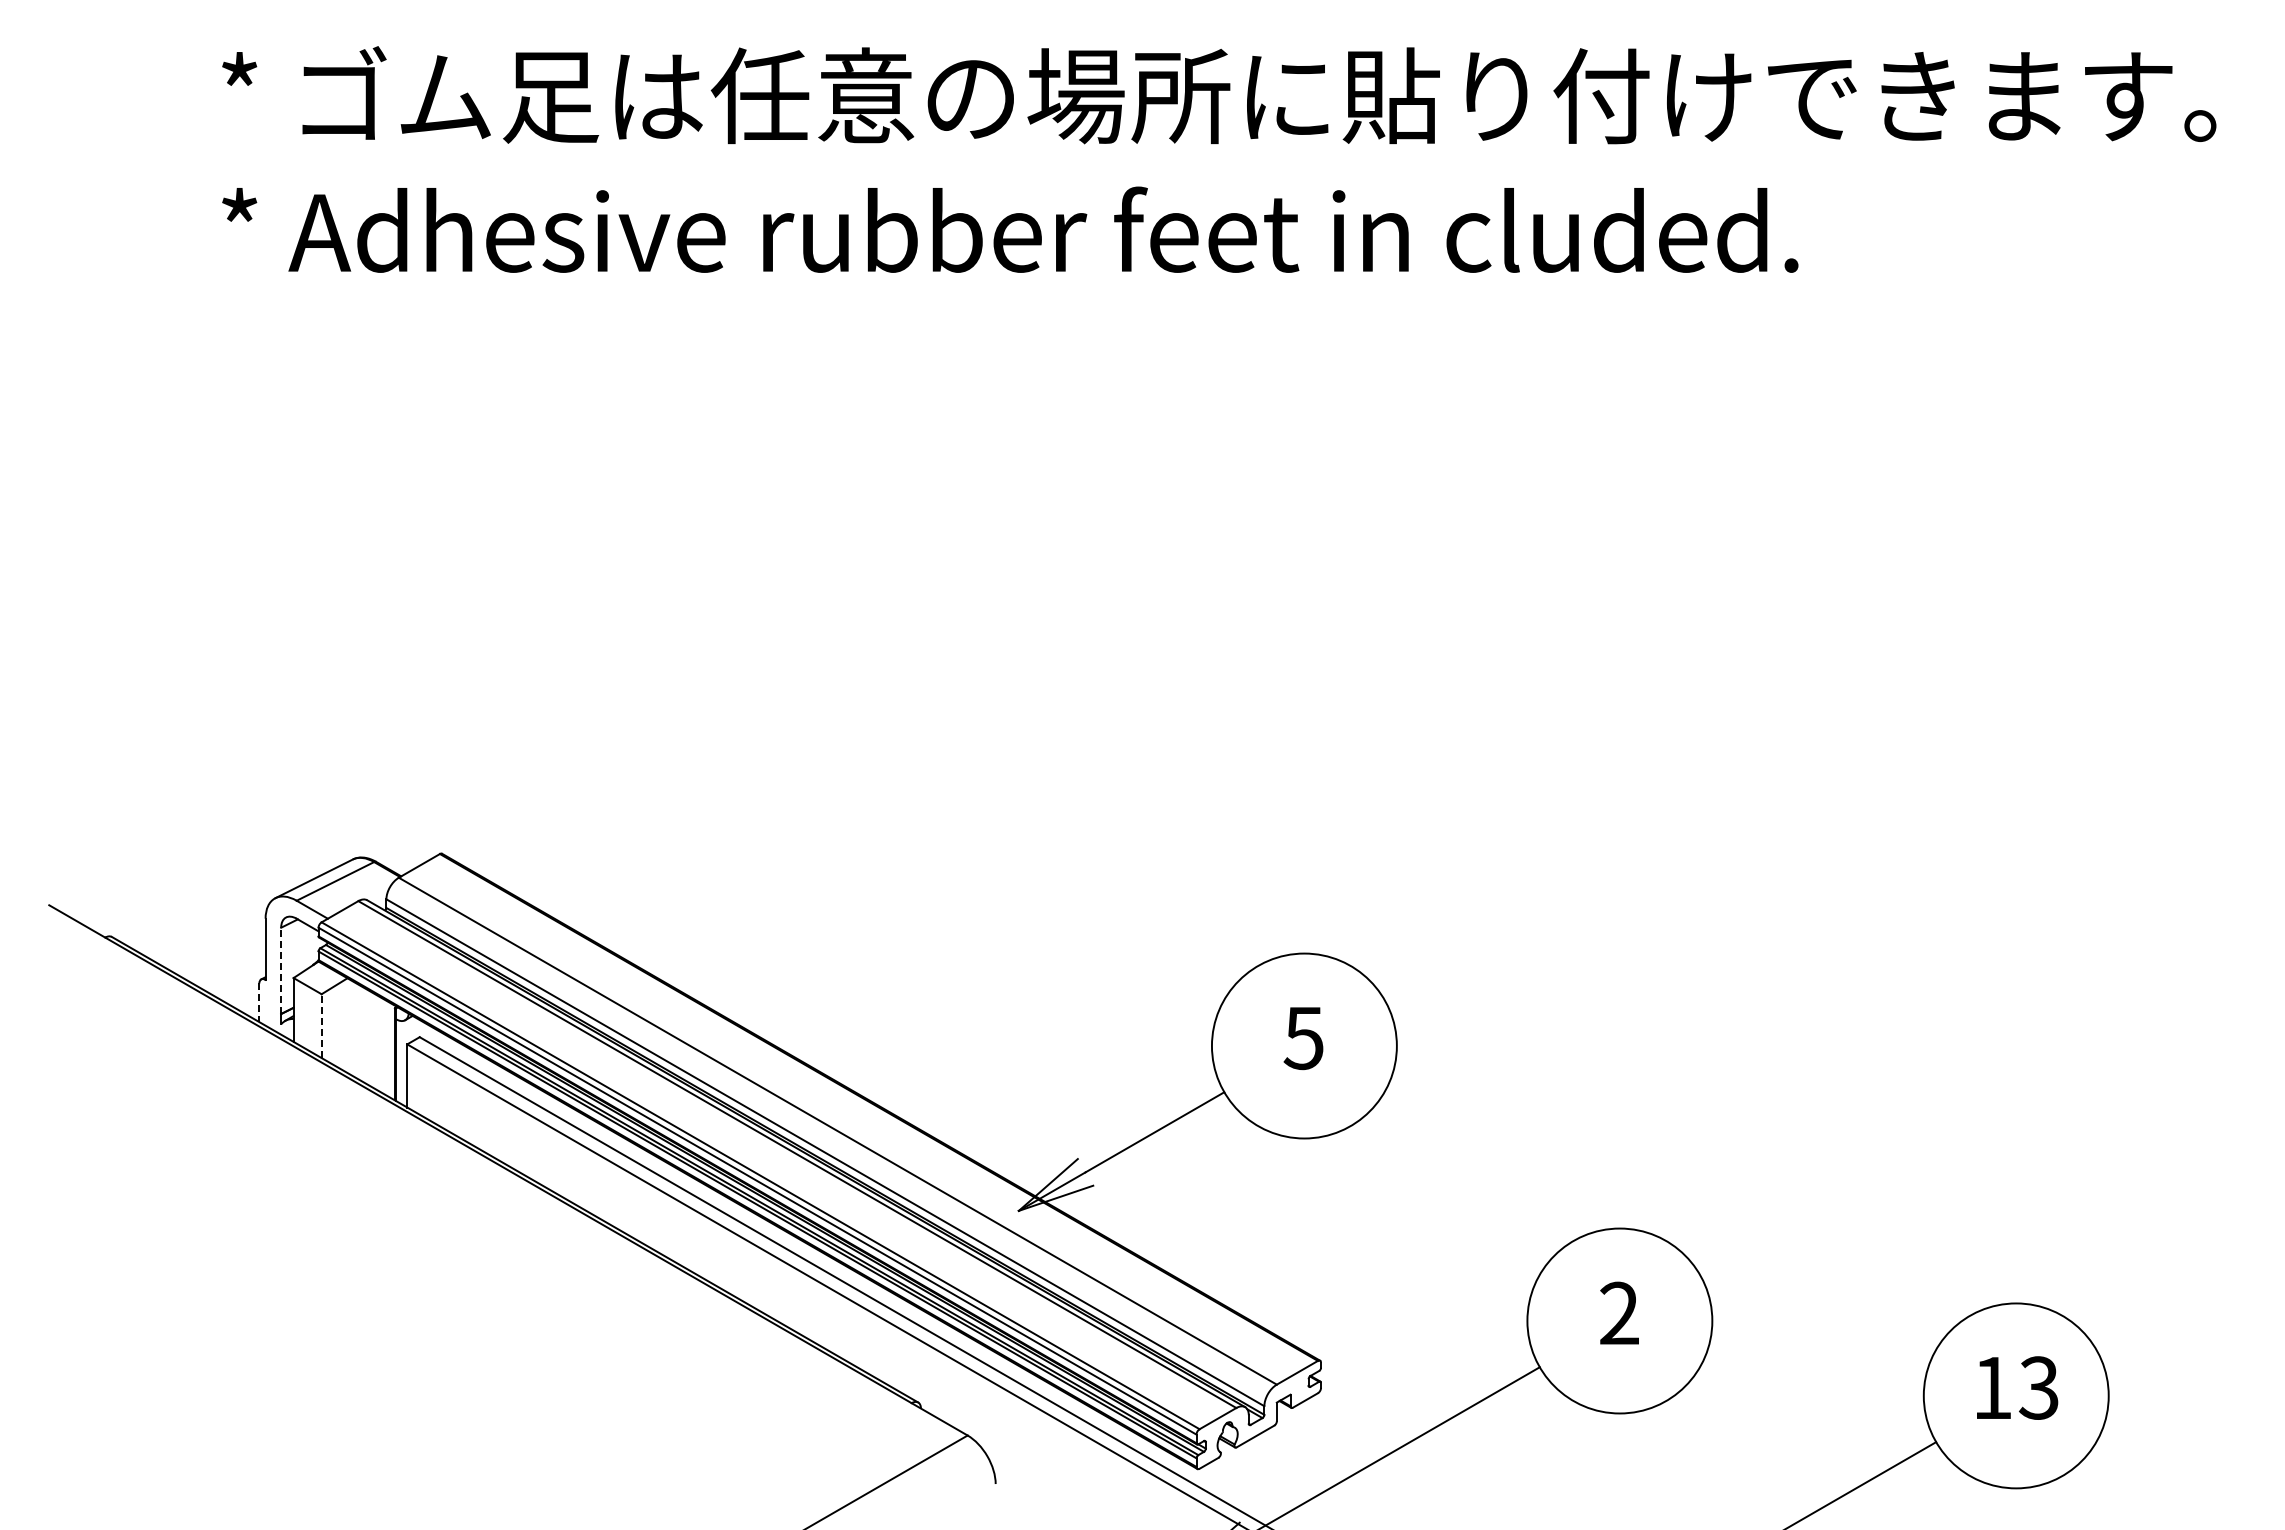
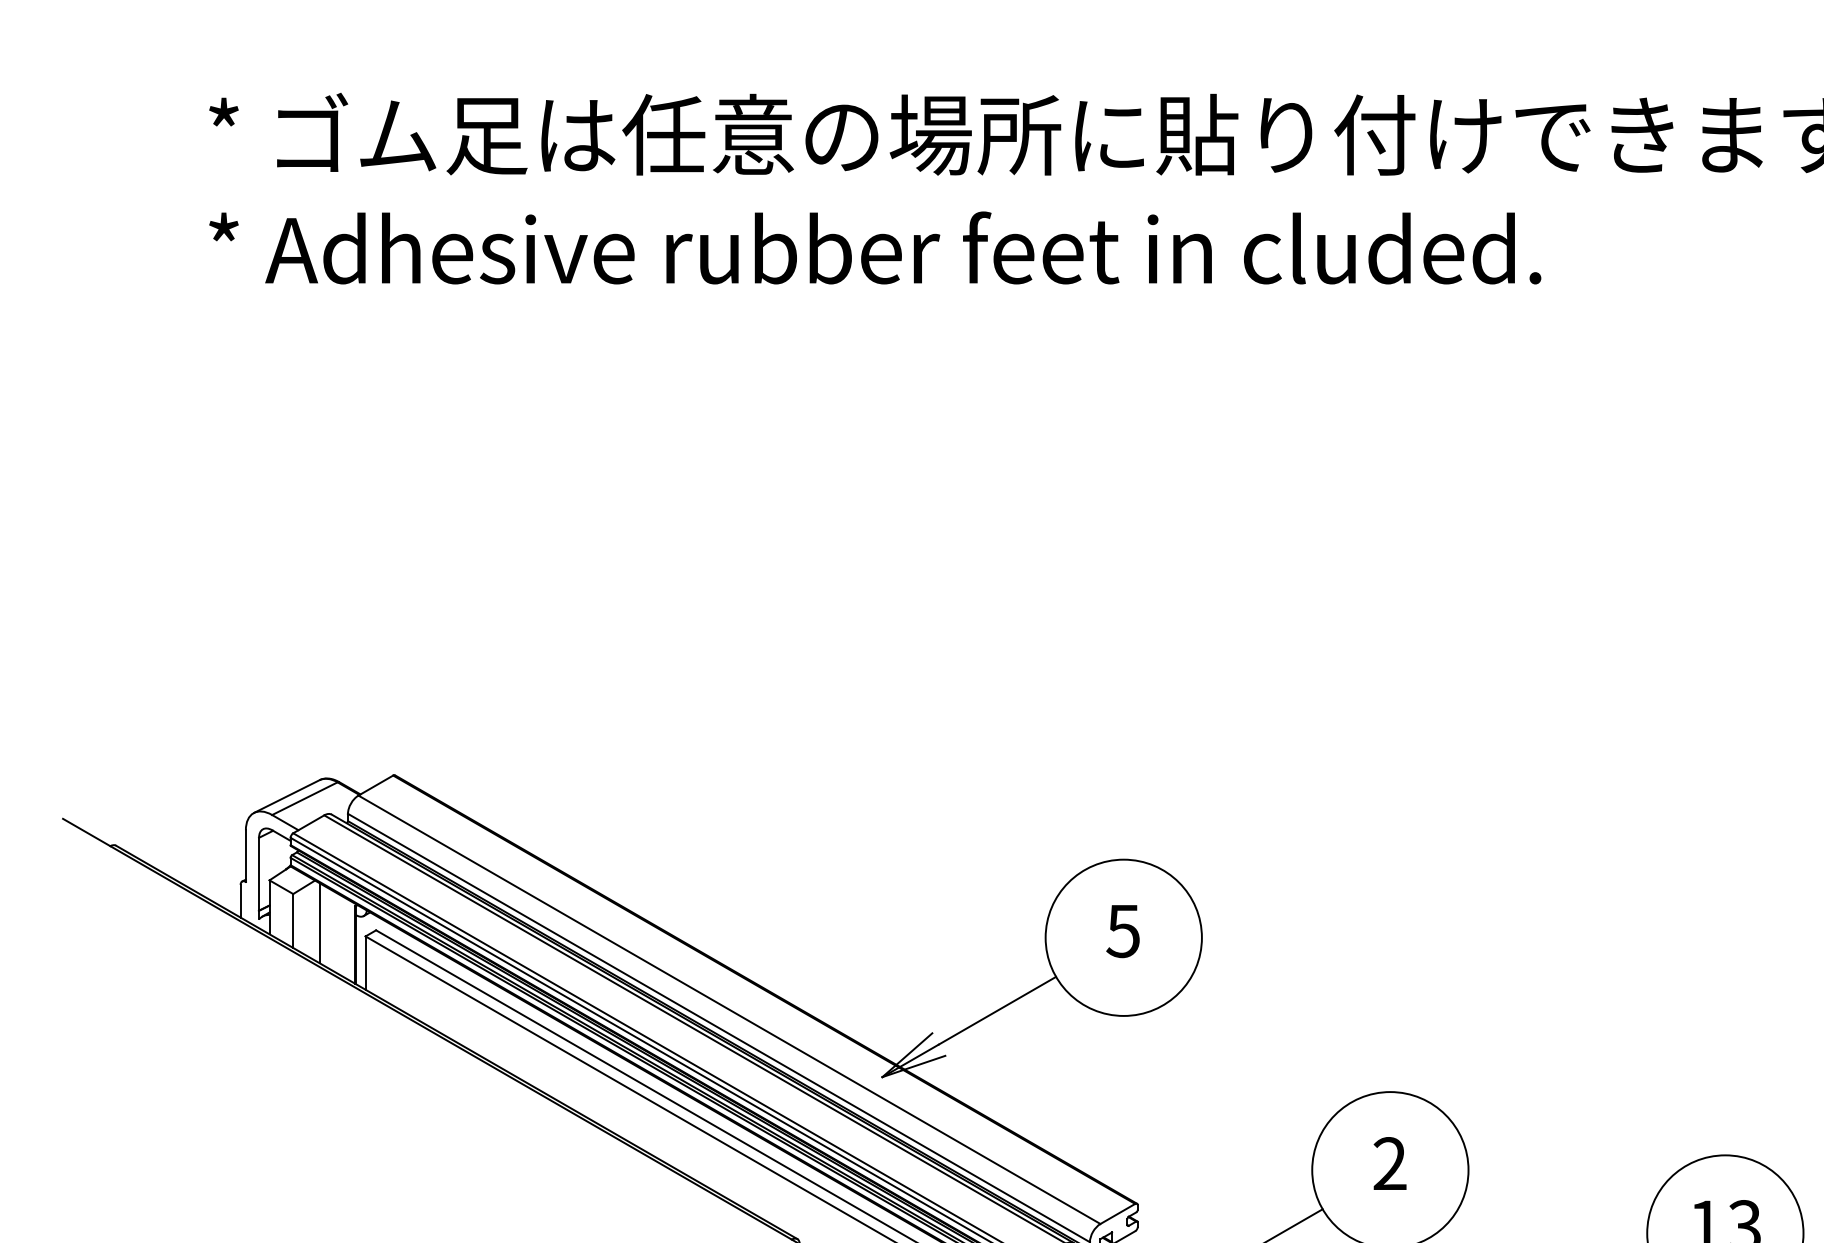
line: (281, 970) -> (259, 873), dashed -> solid
line: (259, 1003) -> (240, 901), dashed -> solid
line: (321, 1026) -> (293, 921), dashed -> solid
line: (352, 1028) -> (319, 922), added

